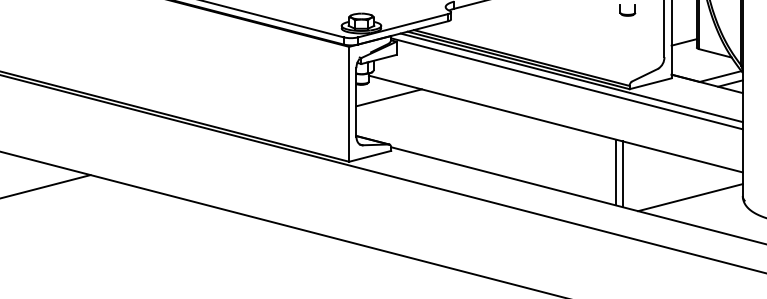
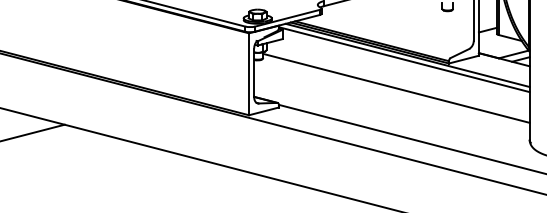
line: (388, 97) -> (277, 69), removed
line: (615, 172) -> (438, 122), removed
line: (622, 174) -> (443, 124), removed
line: (690, 197) -> (492, 140), removed

